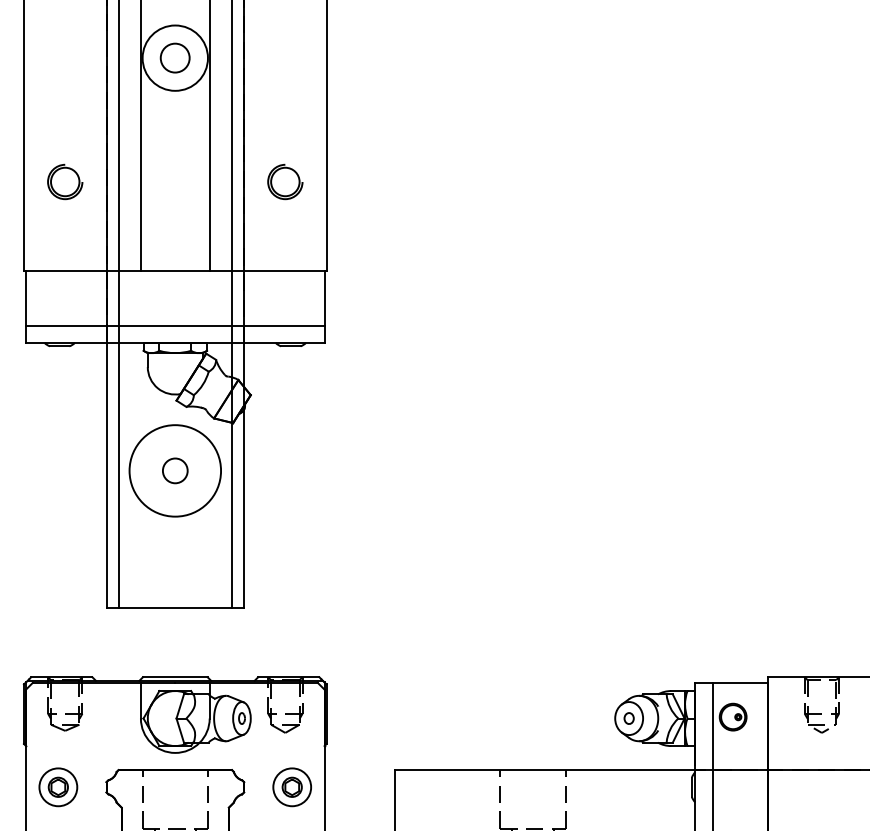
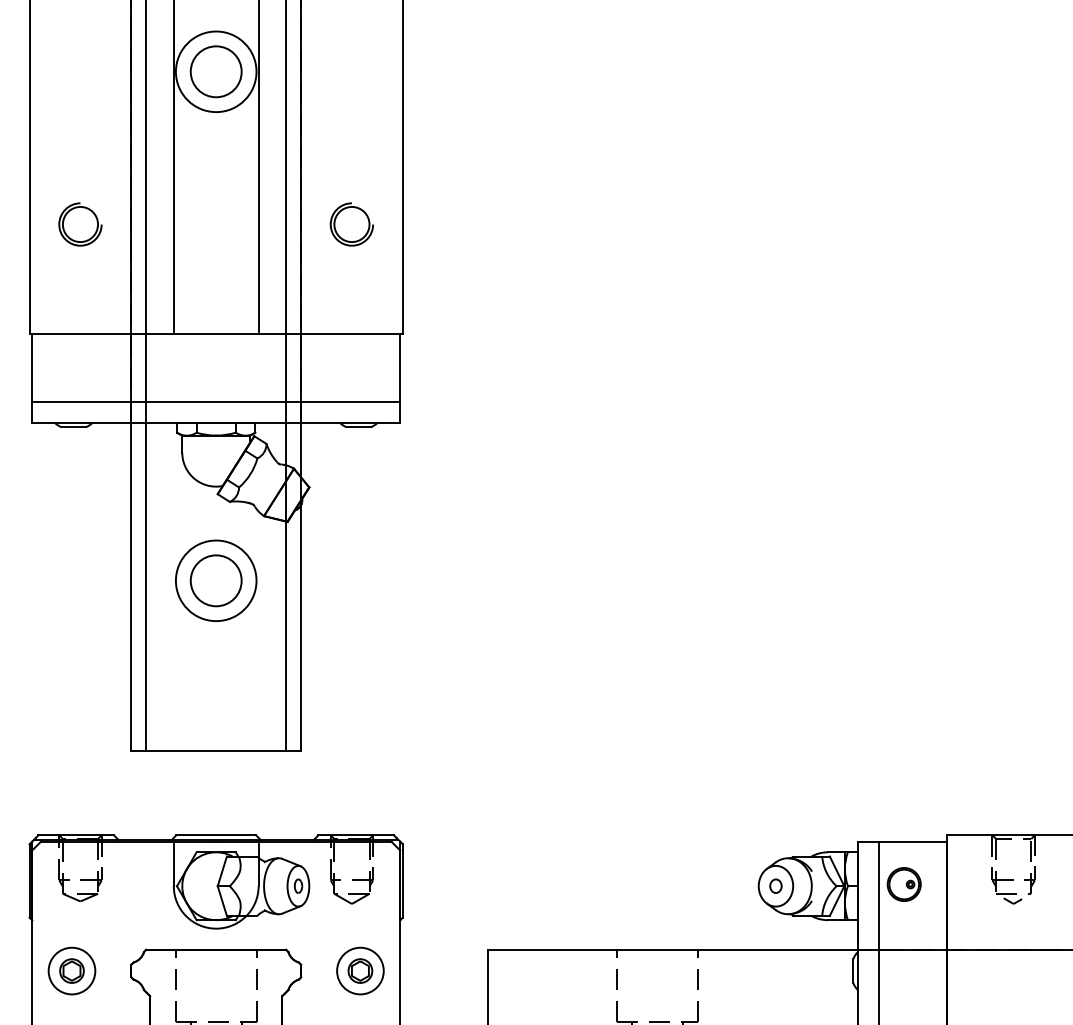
circle: (174, 57) -> (215, 70), size x1.43
circle: (174, 470) -> (215, 580), size x0.71
circle: (174, 470) -> (215, 580), size x1.67

